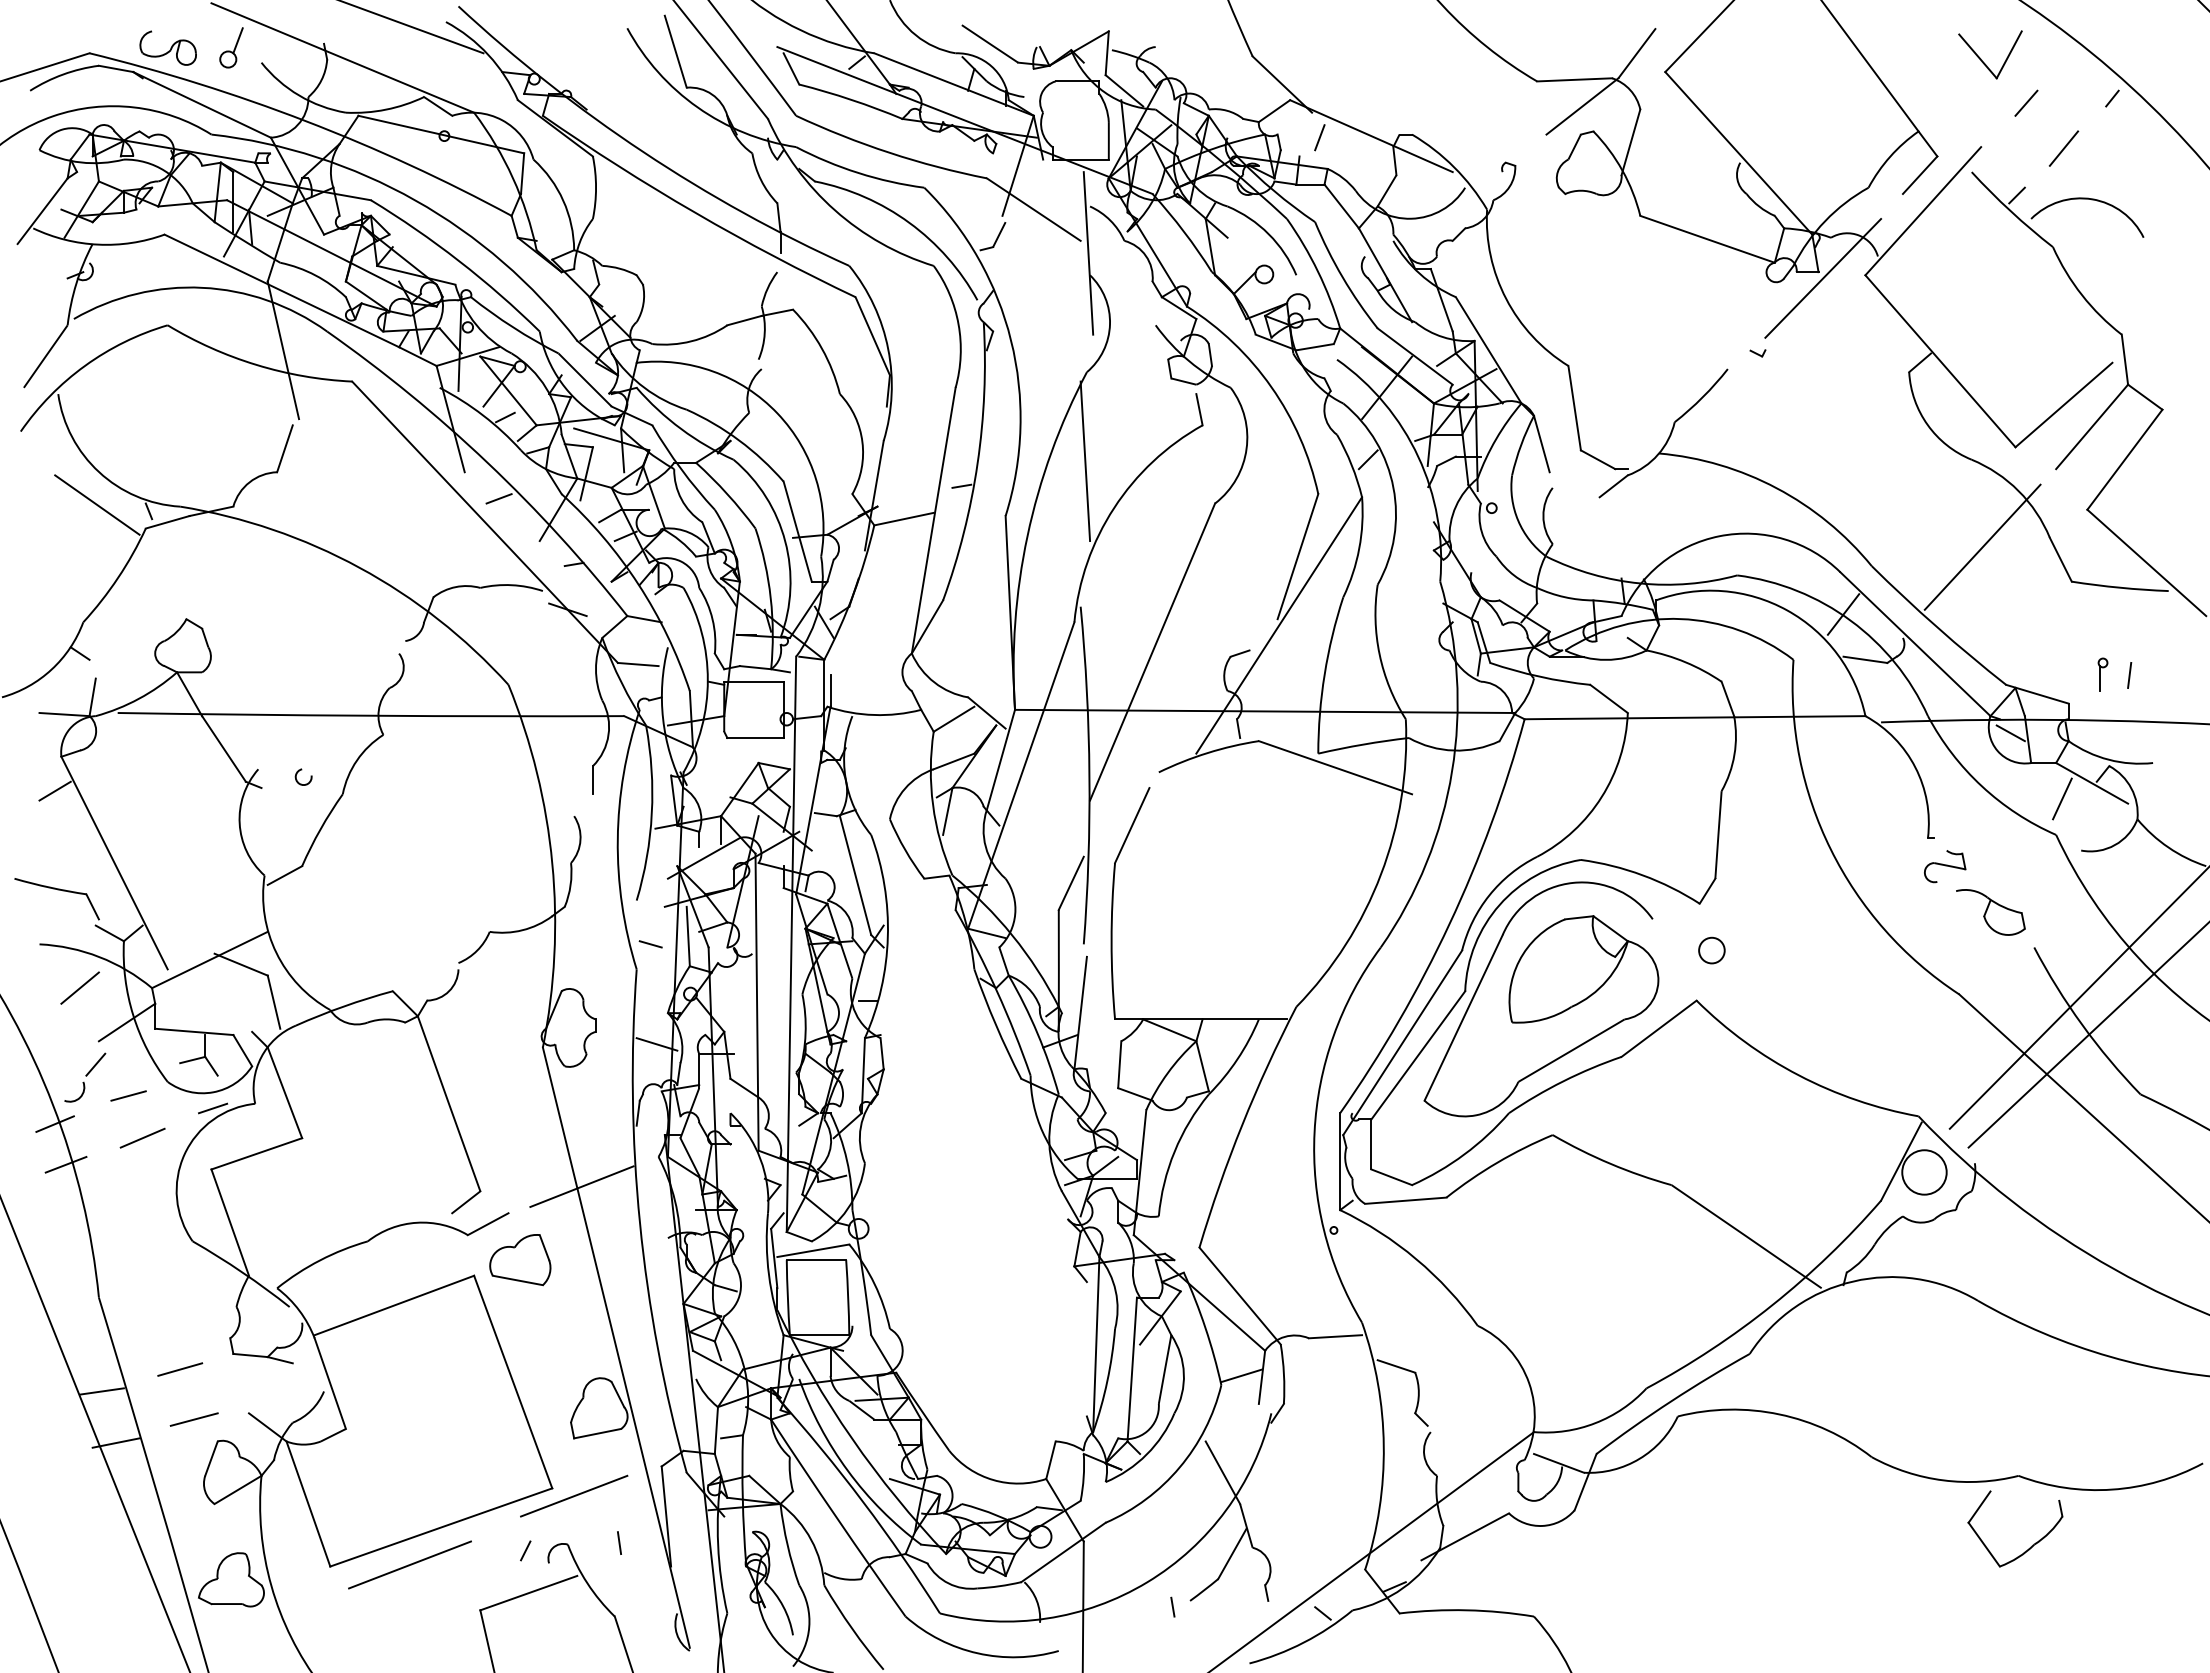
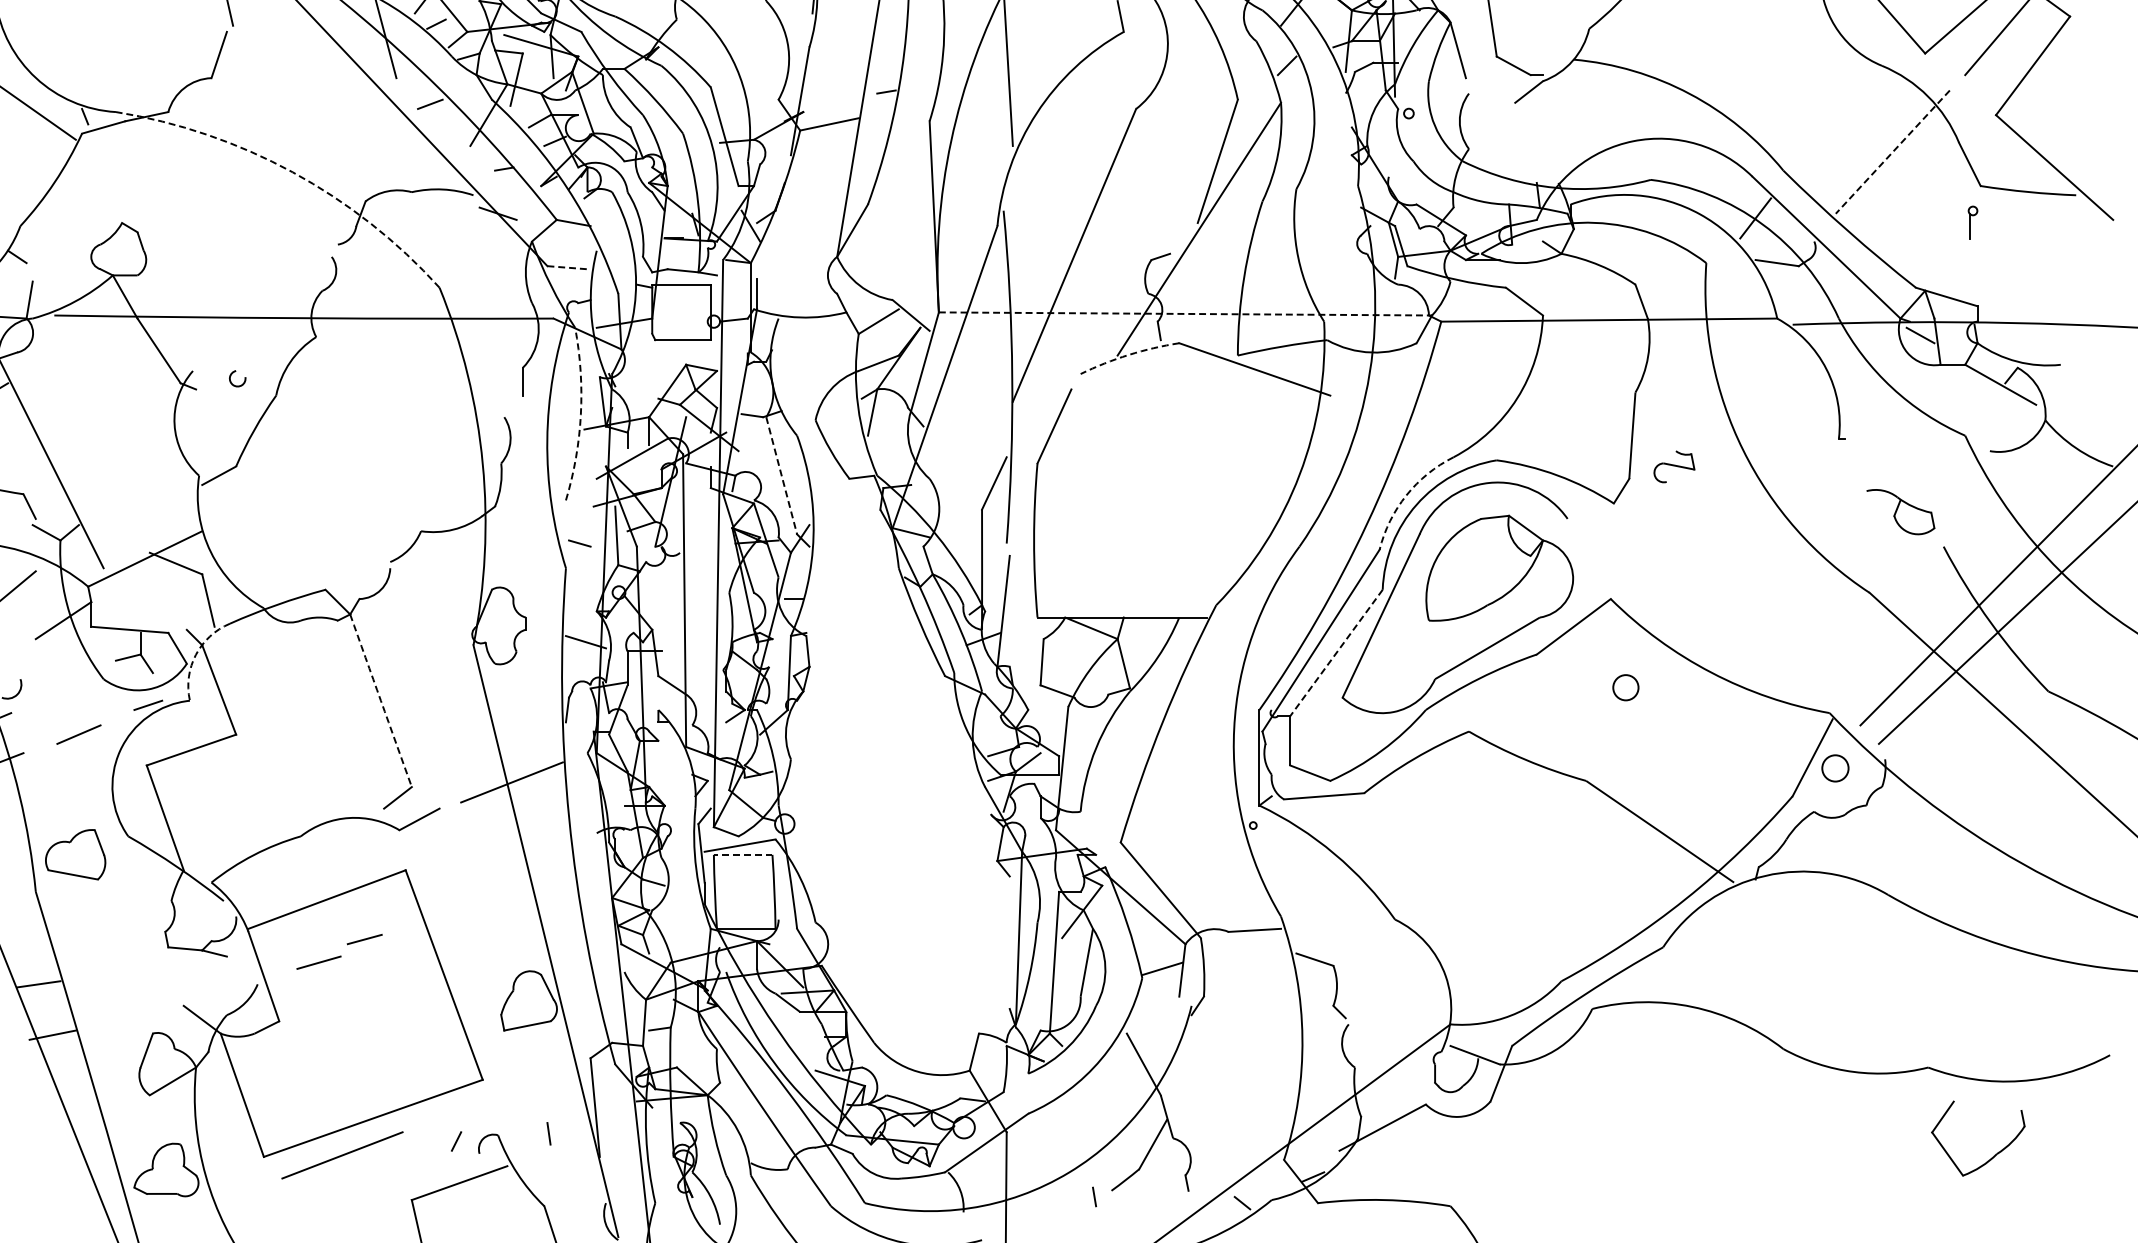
line: (1982, 547) -> (1892, 152), solid -> dashed
arc: (359, 567) -> (292, 172), solid -> dashed
line: (638, 664) -> (567, 267), solid -> dashed
part: (2102, 674) -> (1972, 222), moved
line: (2129, 674) -> (2037, 277), removed
line: (1265, 711) -> (1185, 314), solid -> dashed
arc: (1207, 753) -> (1128, 355), solid -> dashed
line: (2062, 798) -> (1971, 399), removed
arc: (651, 813) -> (580, 414), solid -> dashed
part: (1945, 866) -> (1674, 466), moved
line: (855, 876) -> (781, 476), solid -> dashed
arc: (1489, 895) -> (1406, 495), solid -> dashed
circle: (1711, 950) -> (1625, 687), moved
line: (1418, 1055) -> (1336, 653), solid -> dashed
arc: (261, 1057) -> (196, 655), solid -> dashed
line: (95, 1064) -> (32, 662), removed
line: (128, 1095) -> (364, 939), moved
arc: (449, 1103) -> (381, 700), solid -> dashed
circle: (1924, 1172) -> (1835, 768), size x0.6
part: (520, 1260) -> (75, 855), moved
line: (816, 1260) -> (743, 855), solid -> dashed
line: (180, 1369) -> (319, 962), moved
line: (193, 1419) -> (129, 1011), removed
line: (574, 1495) -> (504, 1086), removed
part: (2031, 1545) -> (1994, 1154), moved

